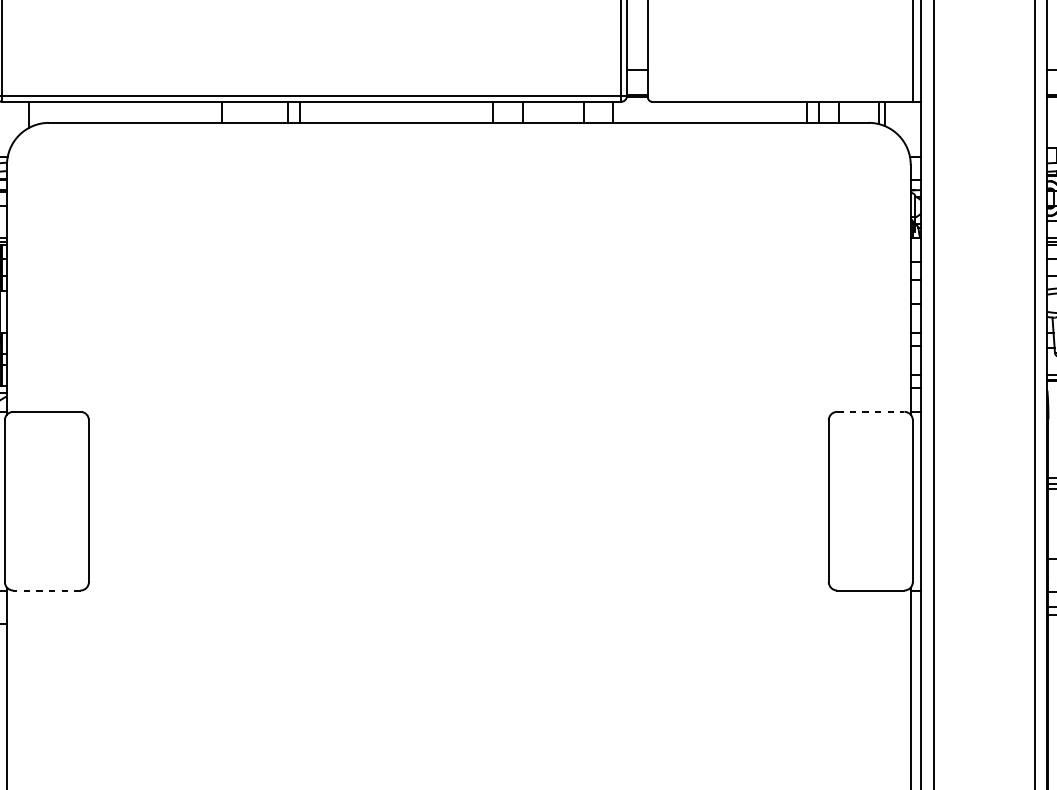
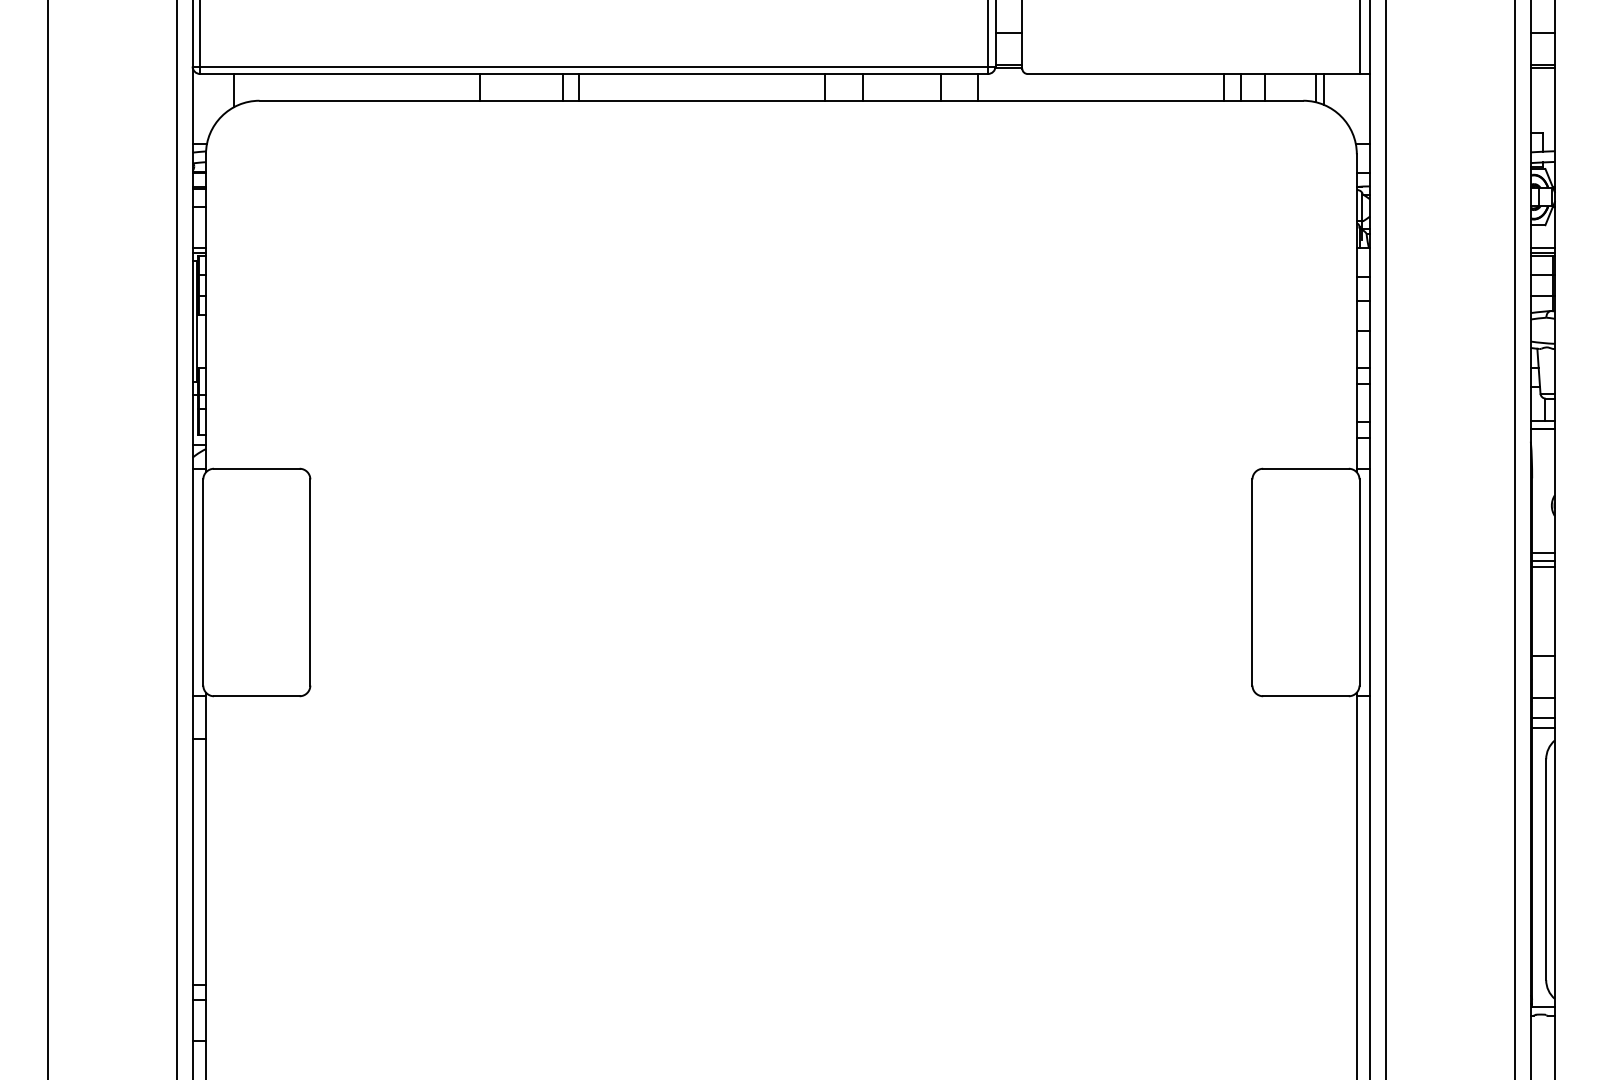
line: (870, 411) -> (1305, 468), dashed -> solid
line: (46, 590) -> (256, 696), dashed -> solid

